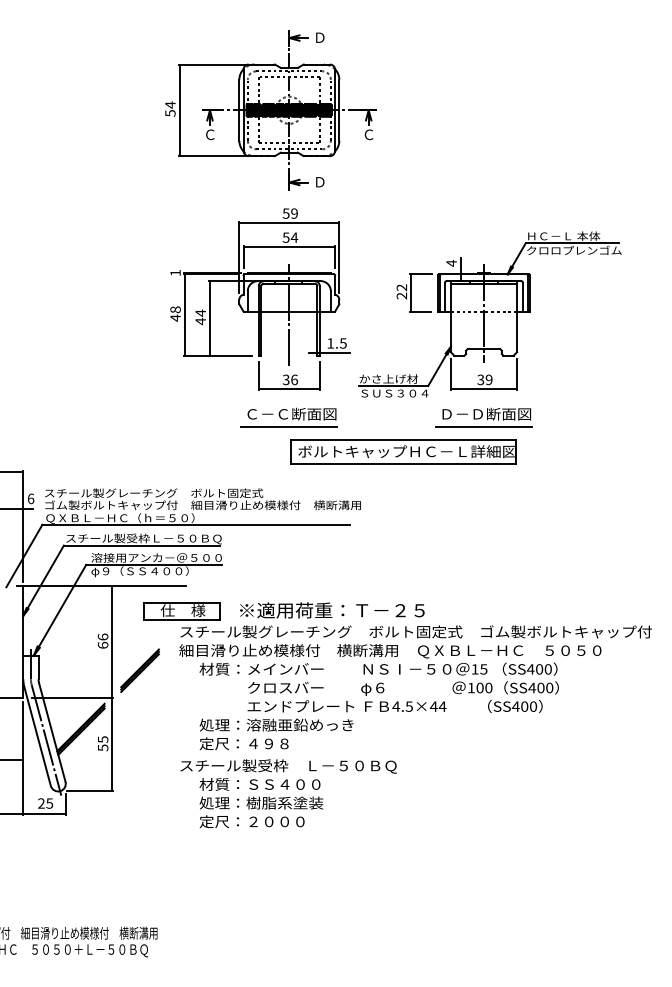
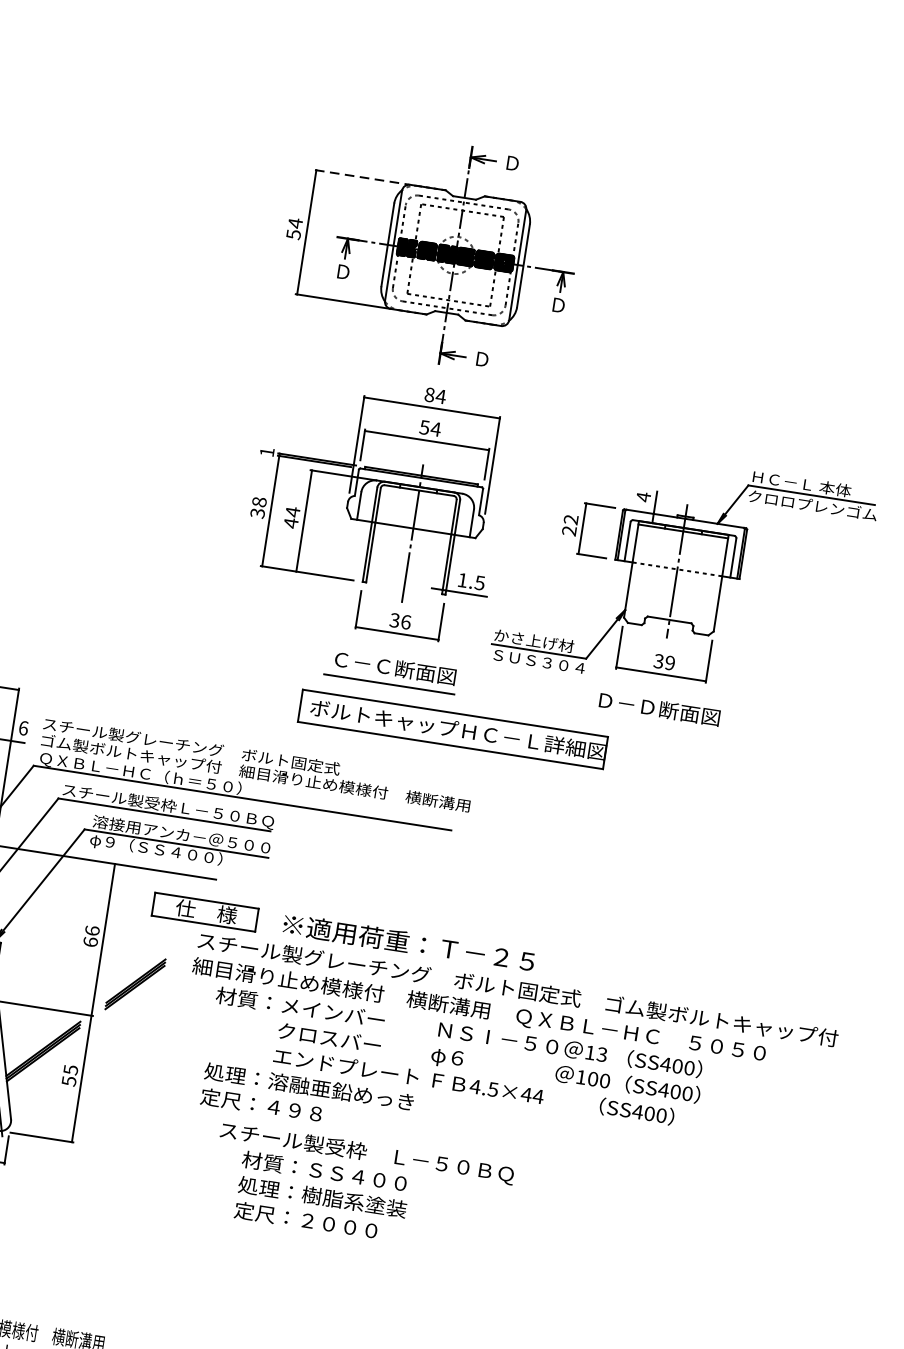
line: (213, 64) -> (362, 177), solid -> dashed
text: (210, 134) -> (343, 271), Ｃ -> Ｄ
text: (368, 134) -> (557, 304), Ｃ -> Ｄ
text: (290, 213) -> (435, 395), 59 -> 84
text: (175, 317) -> (257, 512), 48 -> 38
line: (483, 426) -> (652, 725), removed
part: (403, 451) -> (453, 729), moved
text: (483, 668) -> (601, 1053), 15 -> 13
text: (288, 793) -> (361, 1189), moved

